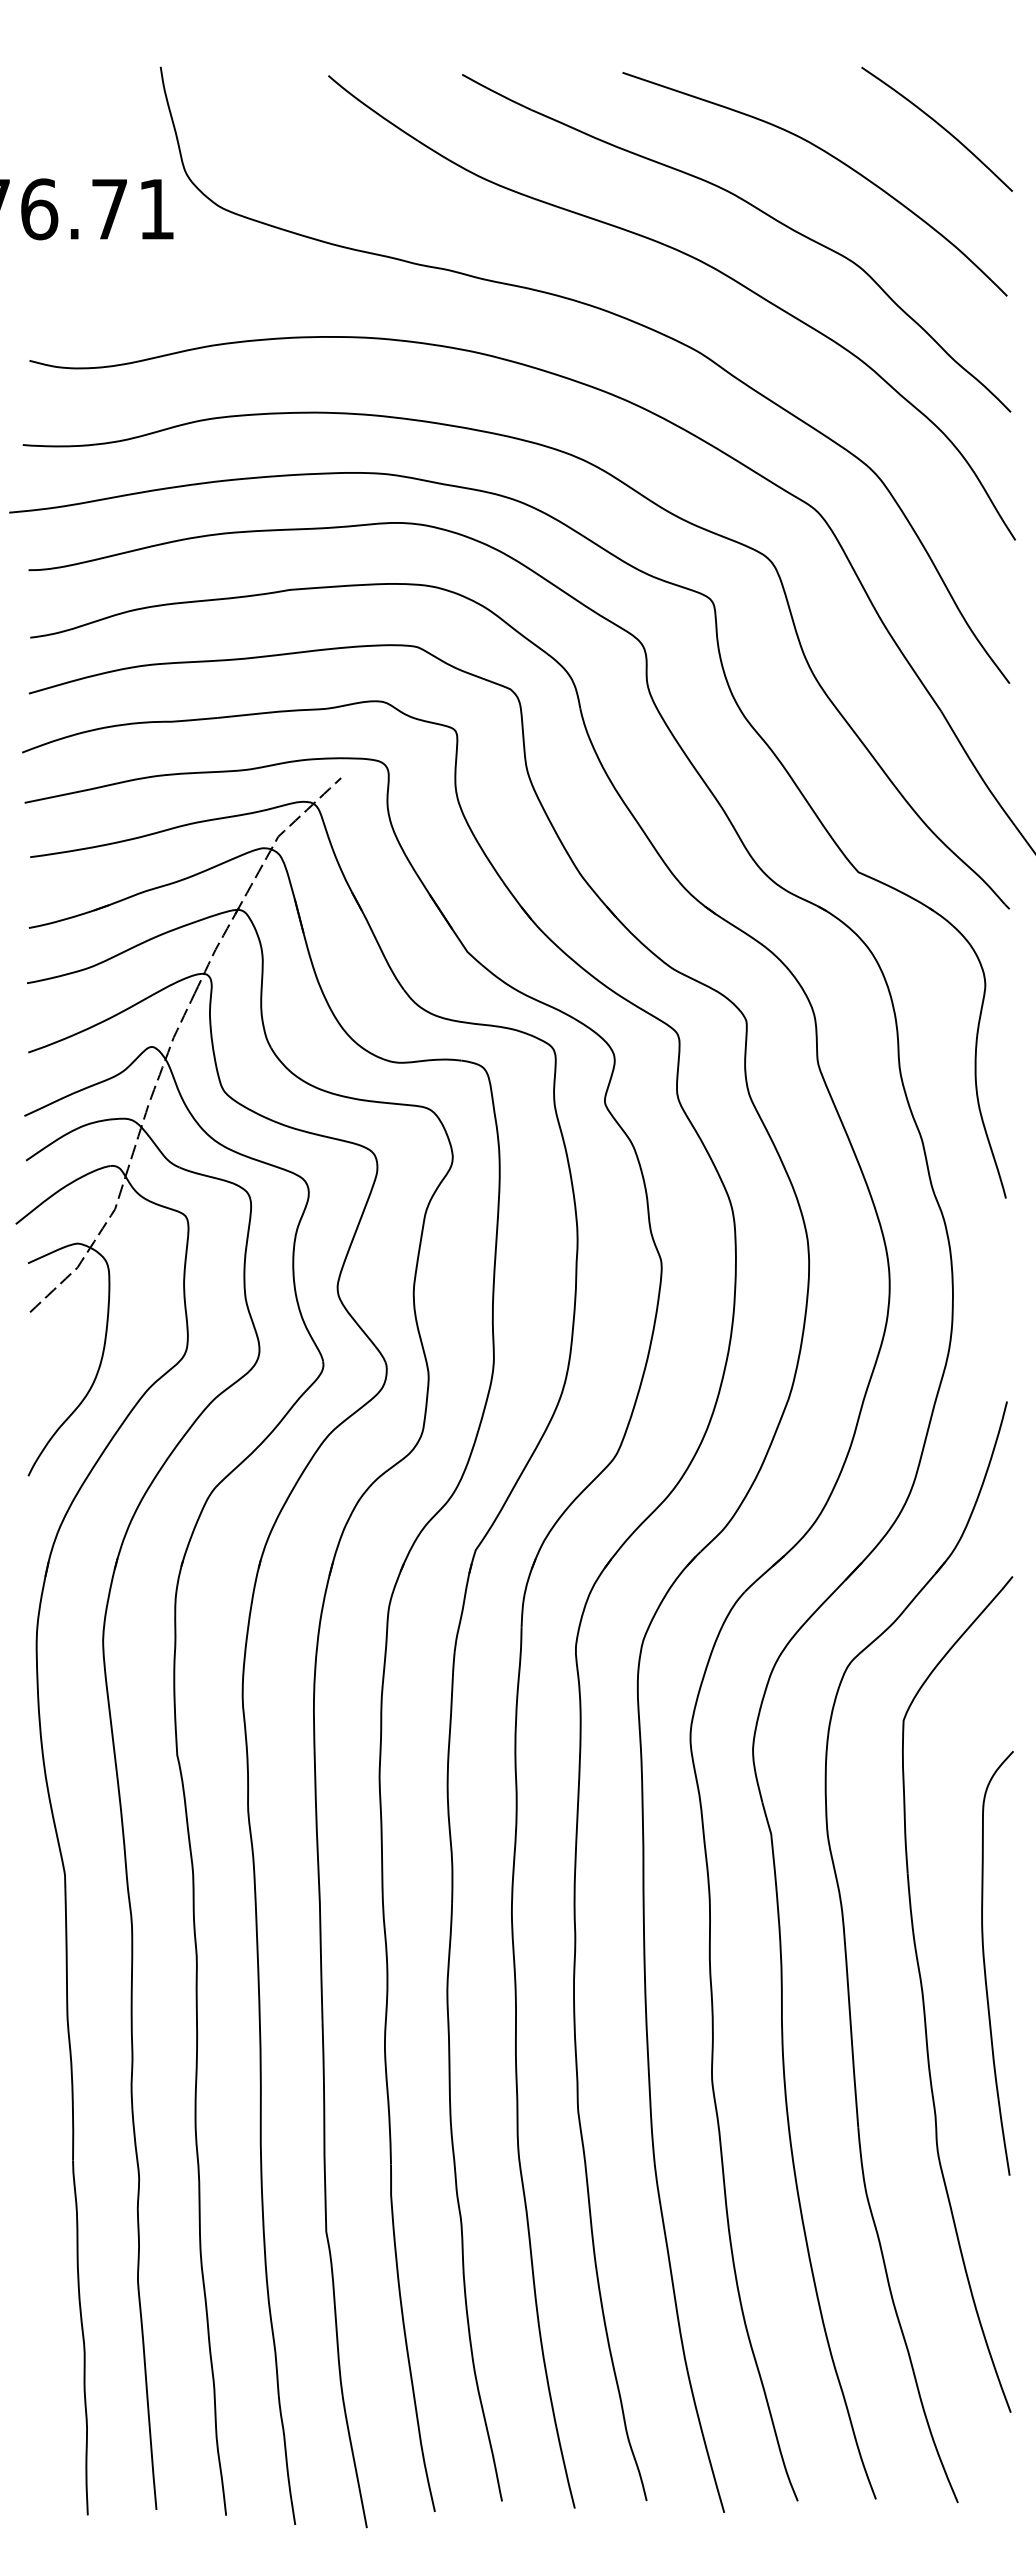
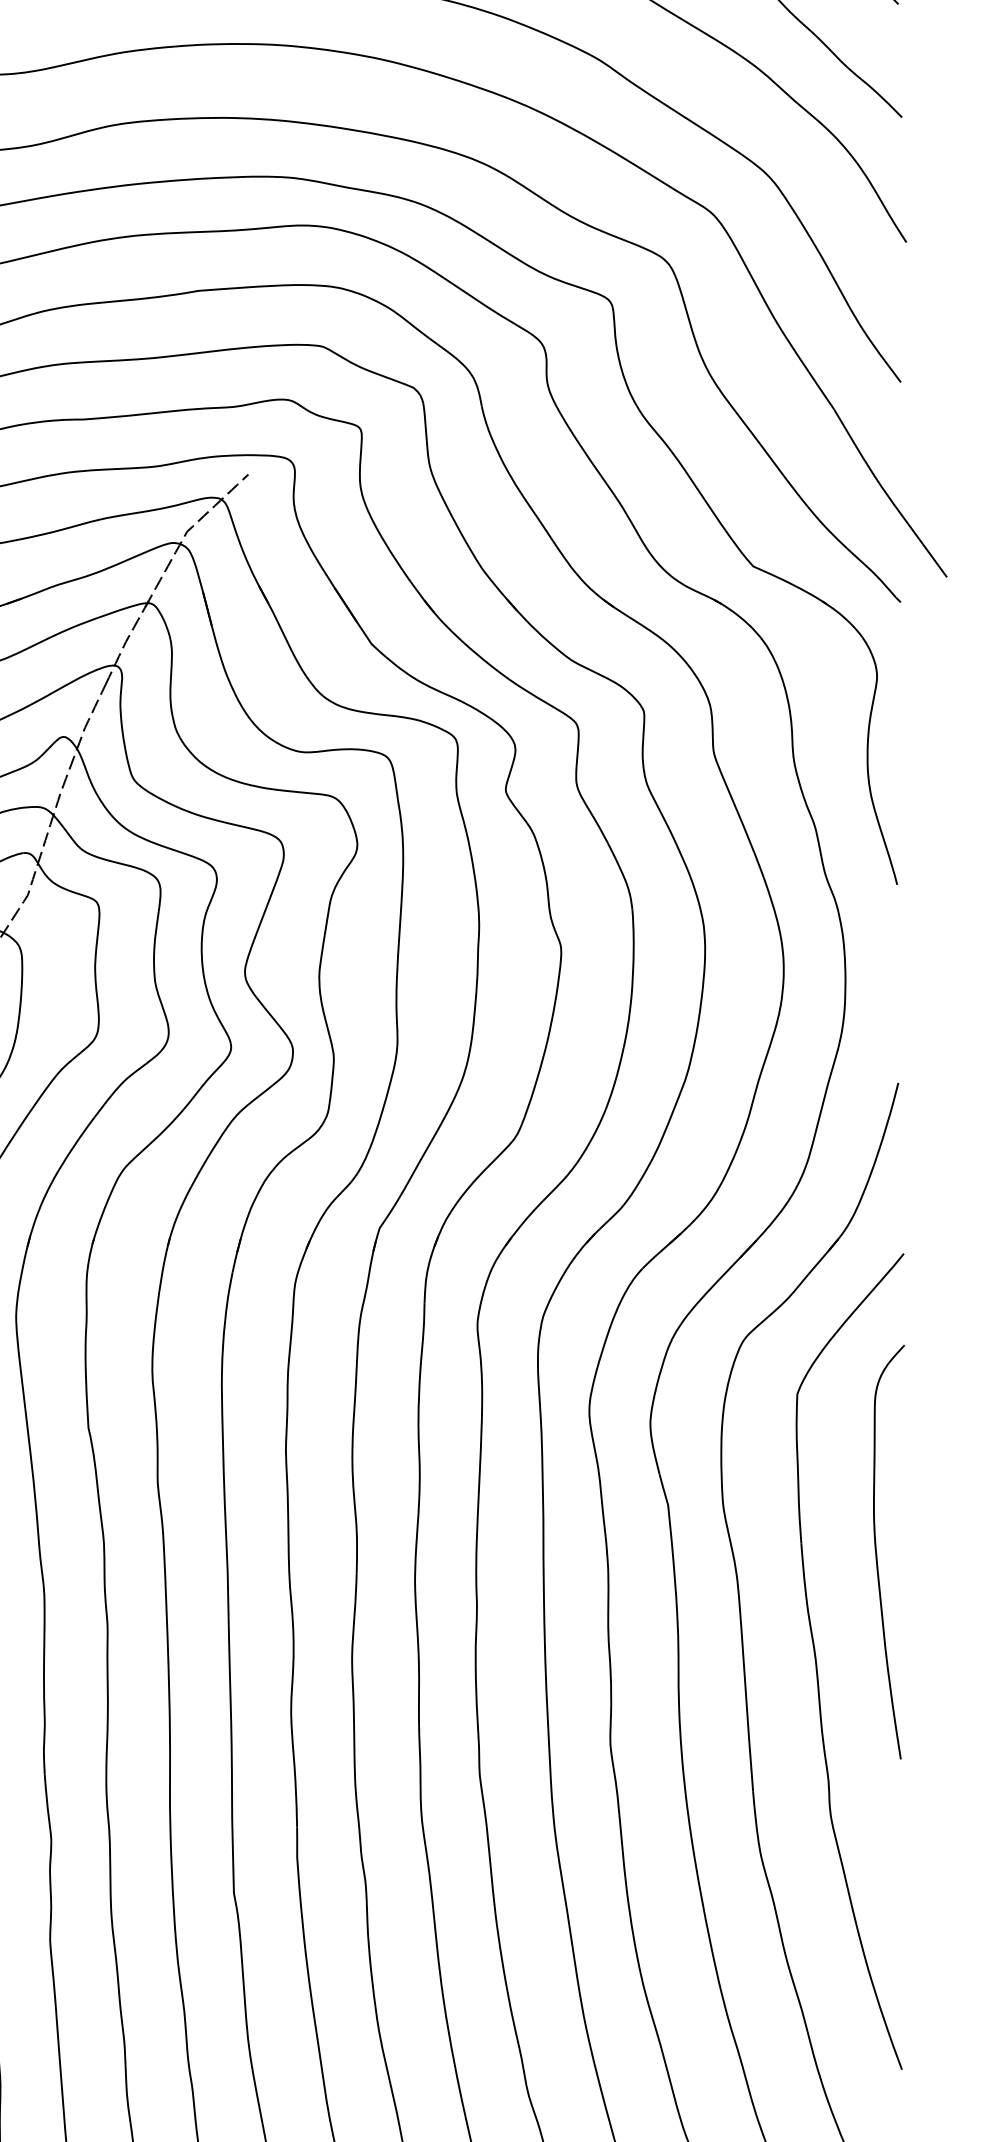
curve: (985, 1962) -> (877, 1551), moved

